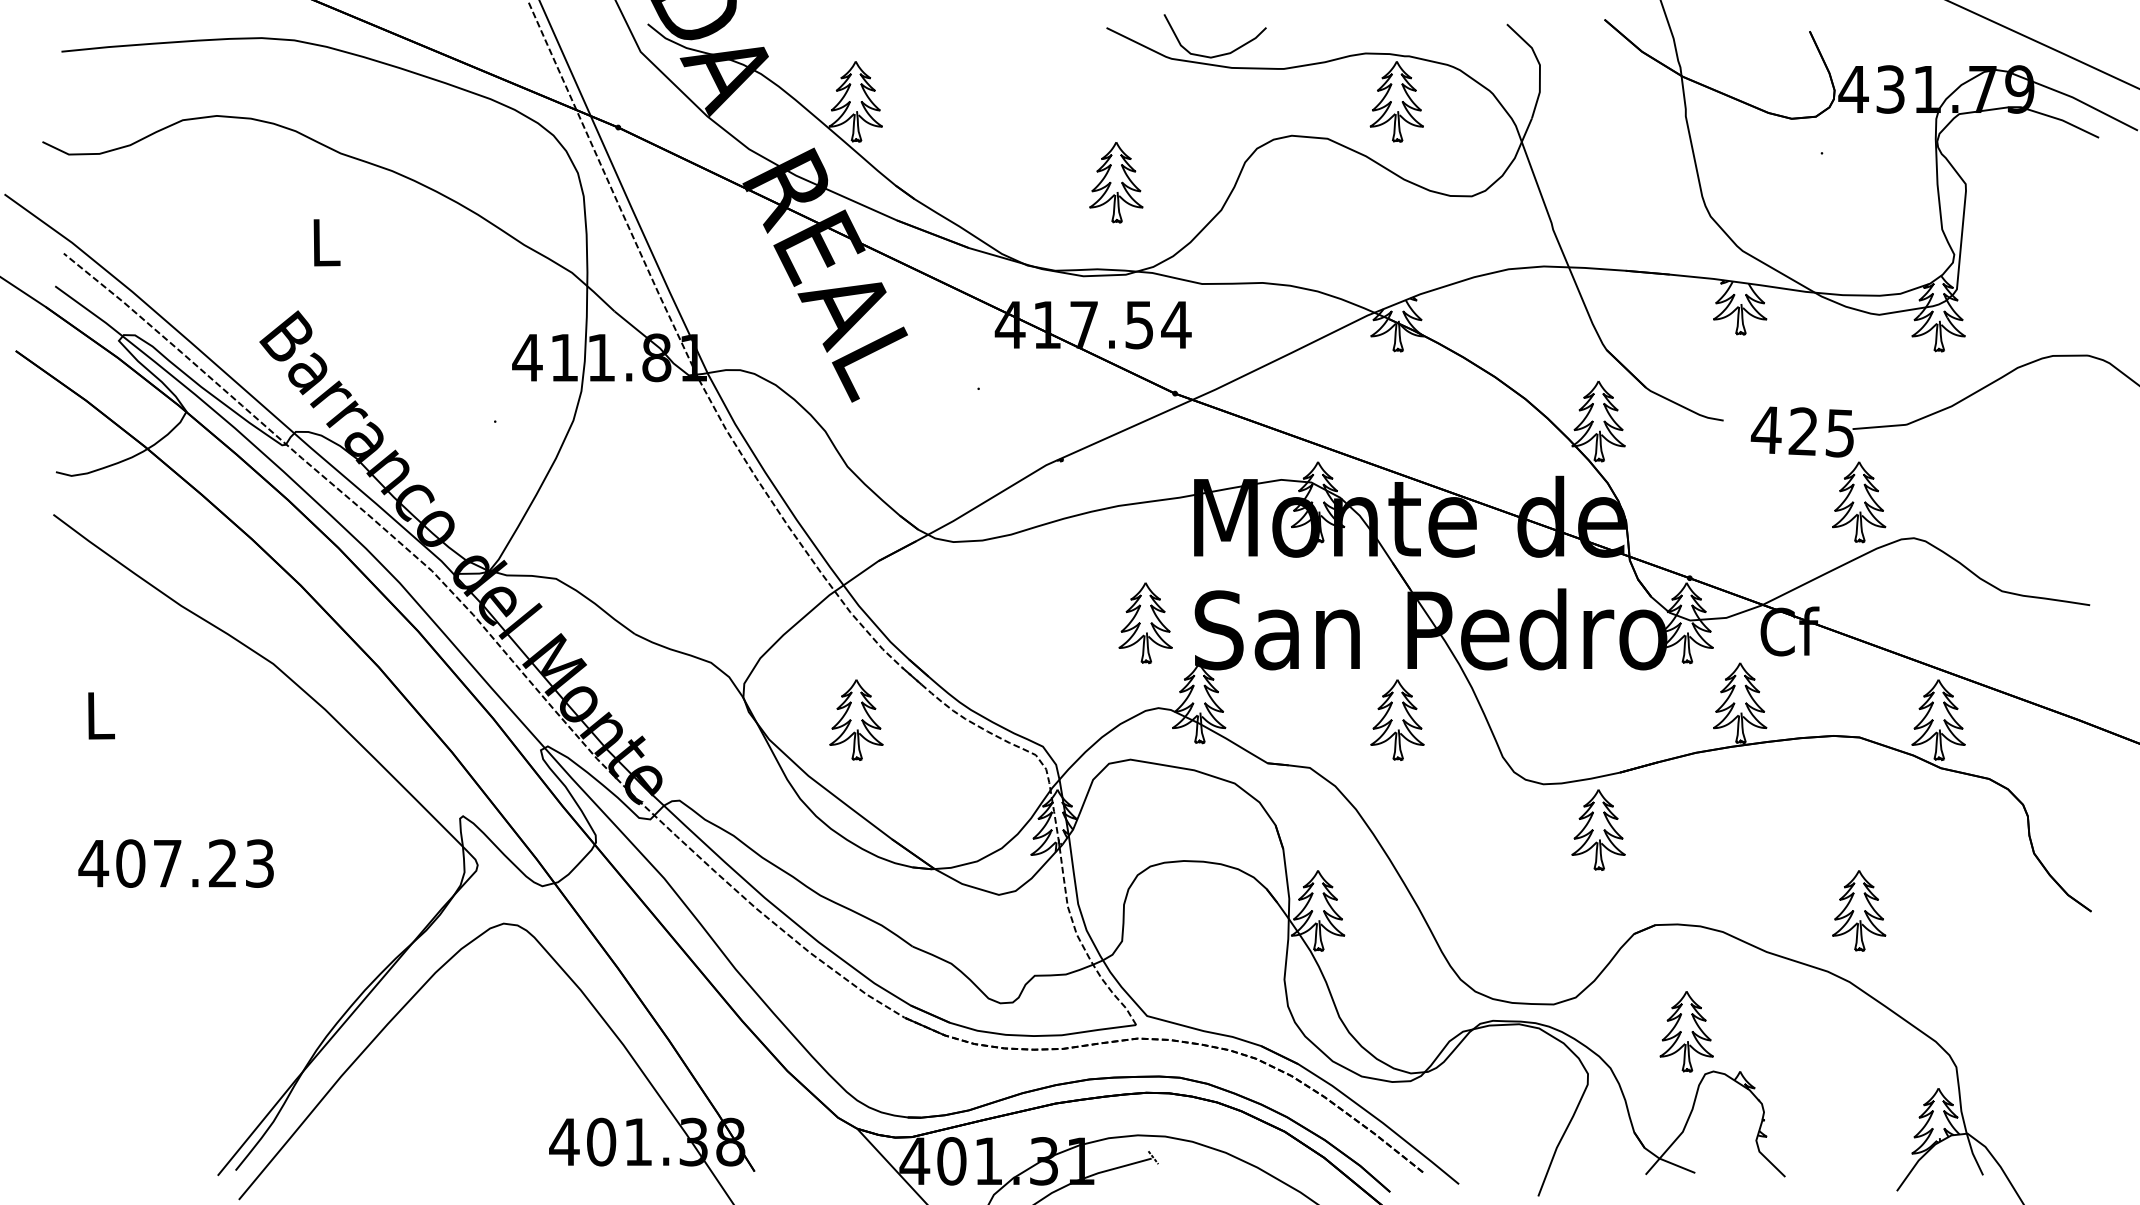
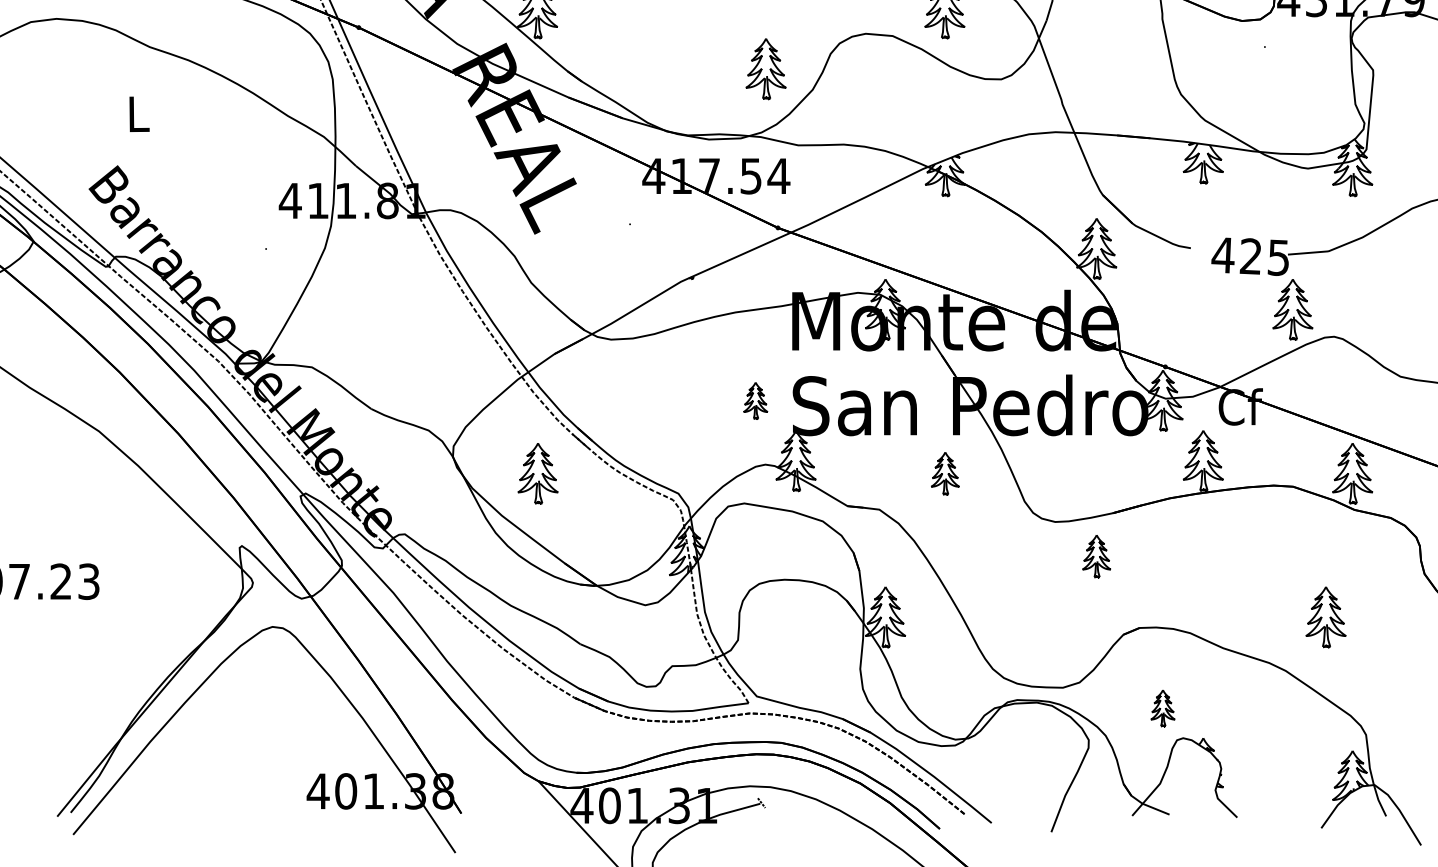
part: (1116, 182) -> (766, 68), moved
part: (1145, 623) -> (755, 400), size x0.6
part: (1397, 719) -> (945, 473), size x0.7
part: (1598, 829) -> (1096, 556), size x0.7
part: (1859, 910) -> (1326, 617), moved
part: (1686, 1031) -> (1162, 708), size x0.6

